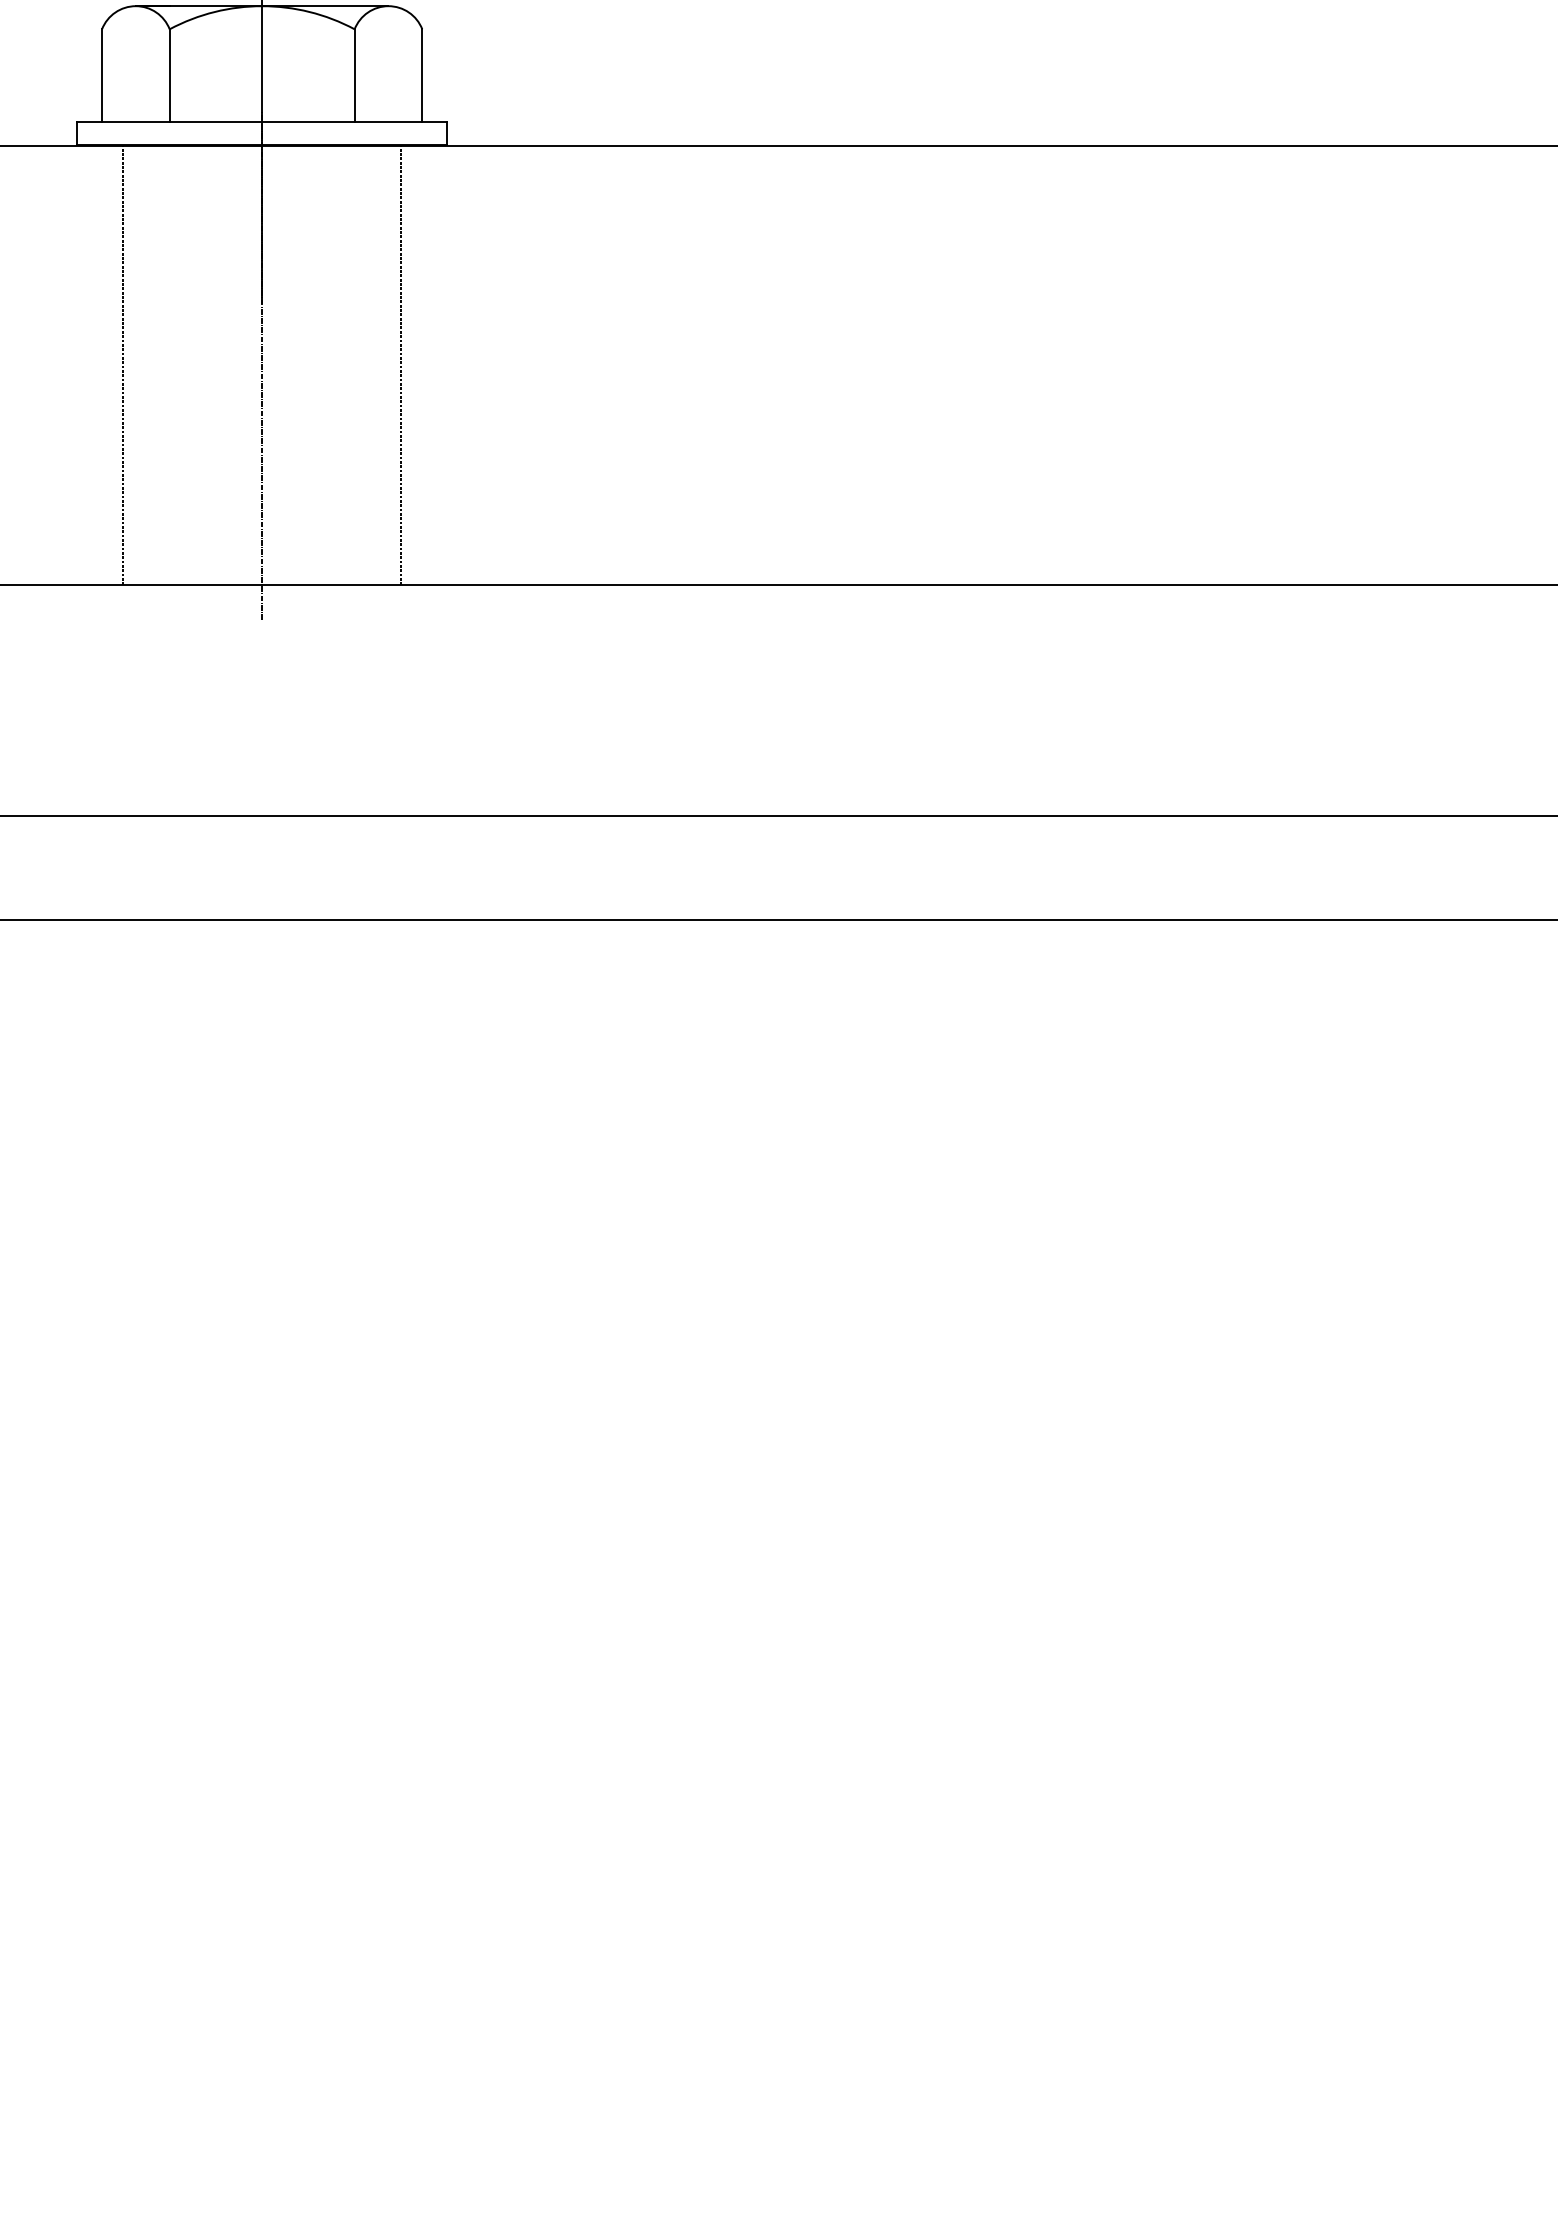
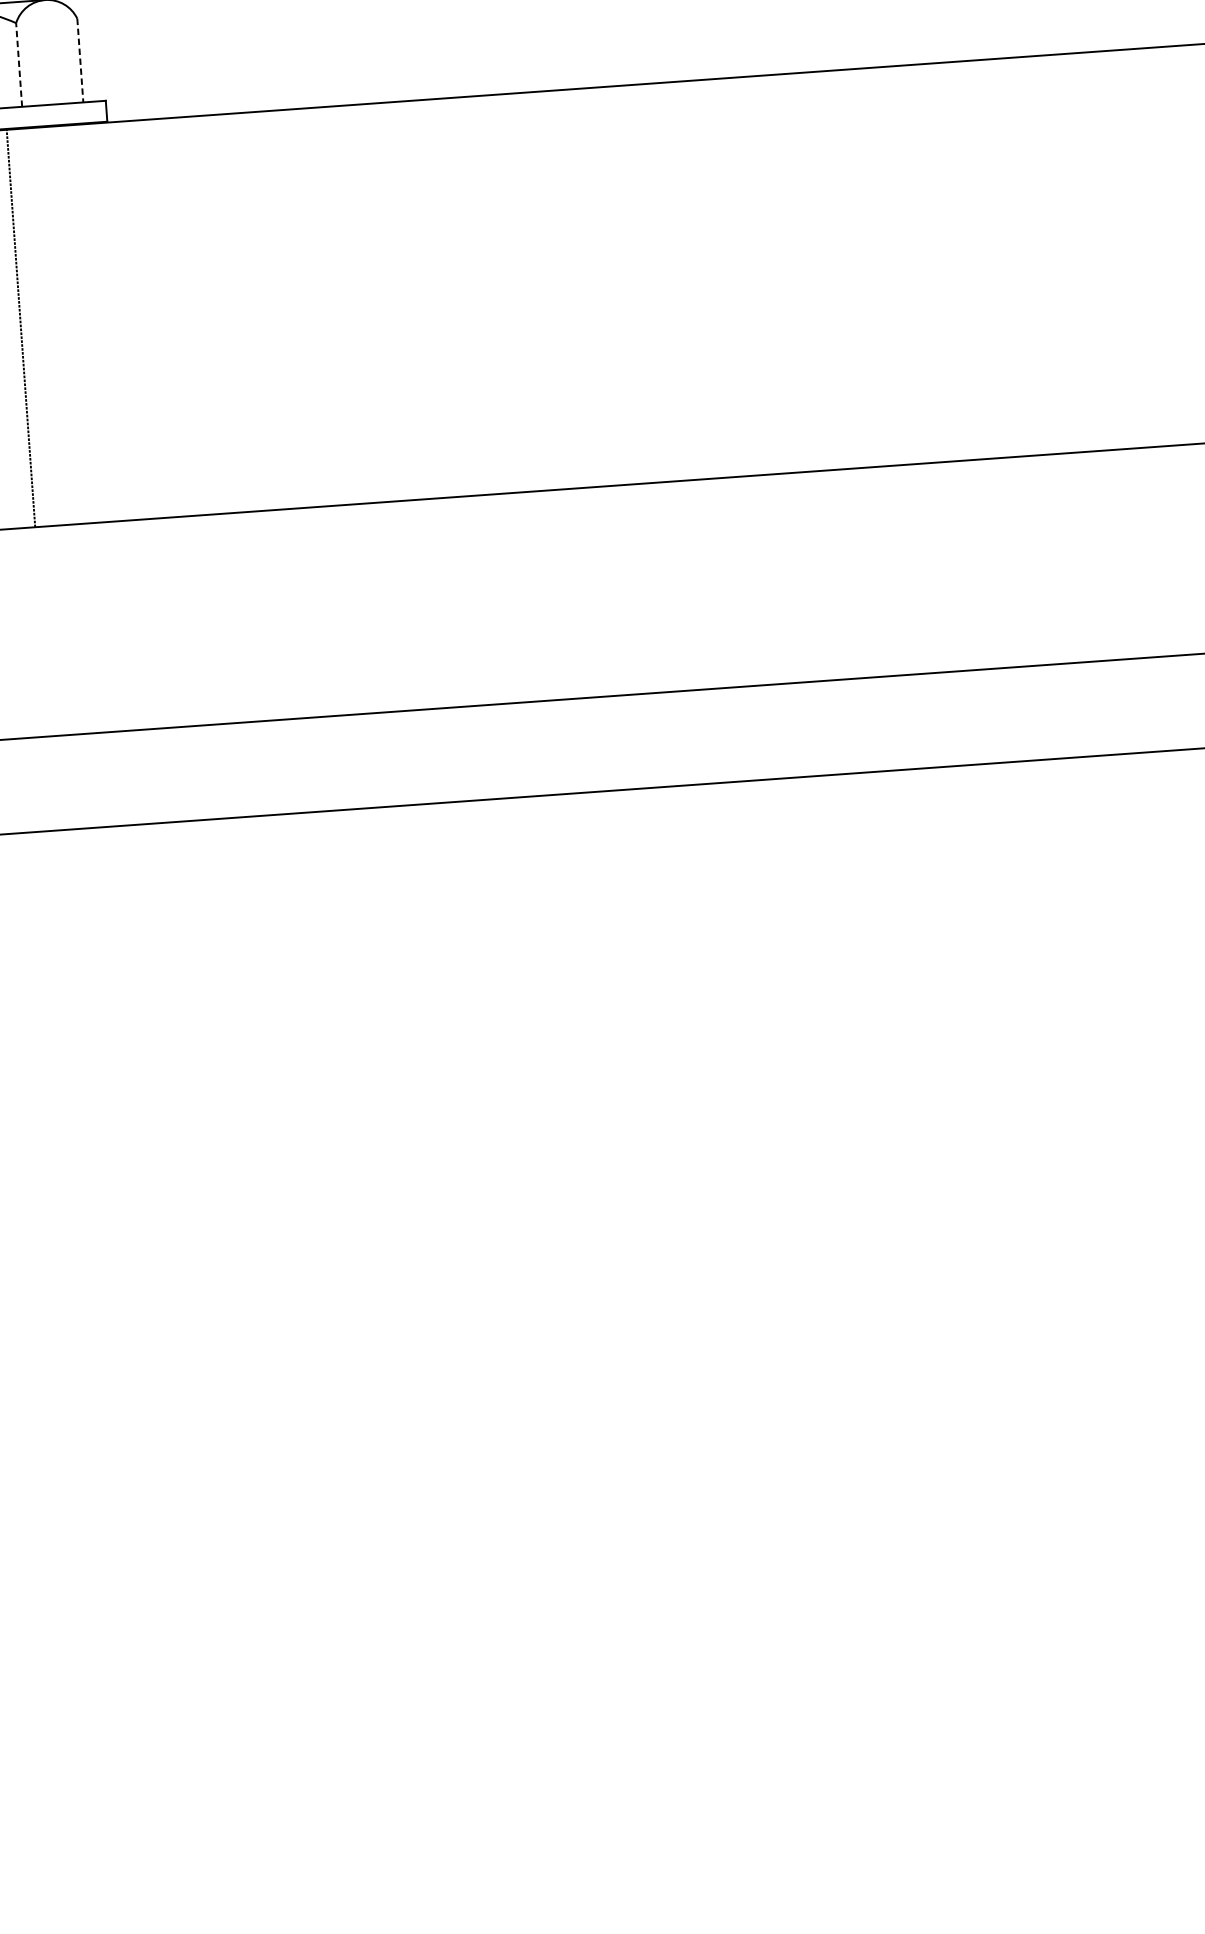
line: (354, 75) -> (19, 64), solid -> dashed
line: (422, 76) -> (80, 61), solid -> dashed
line: (400, 365) -> (20, 328), moved

